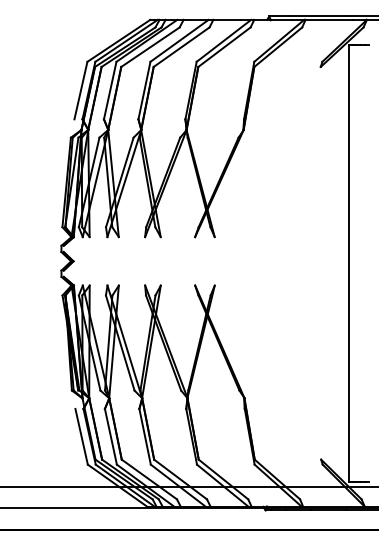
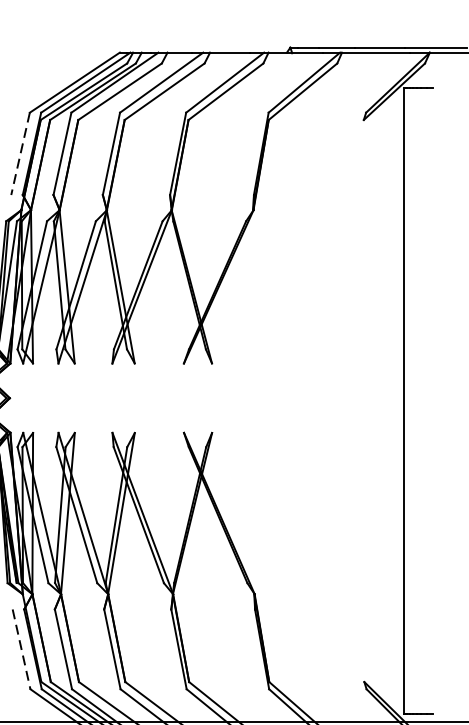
line: (80, 91) -> (19, 155), solid -> dashed
line: (81, 436) -> (21, 648), solid -> dashed

